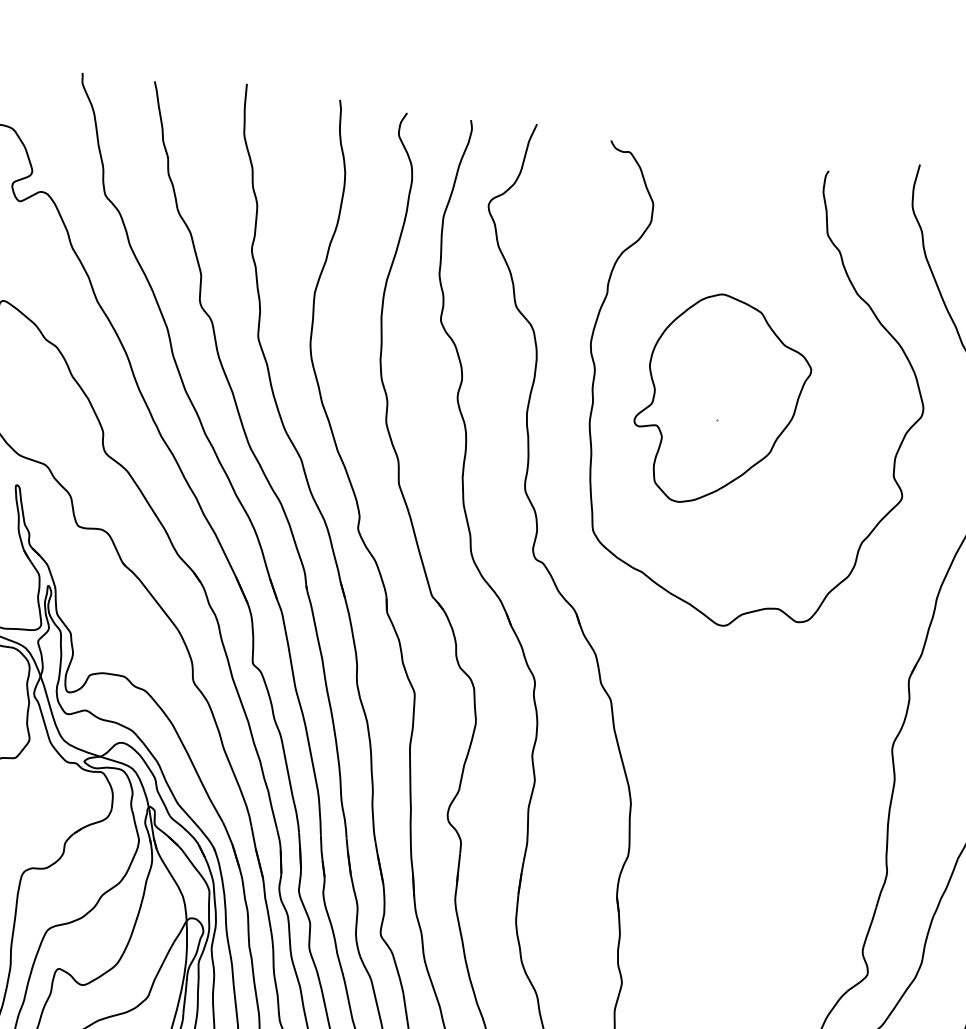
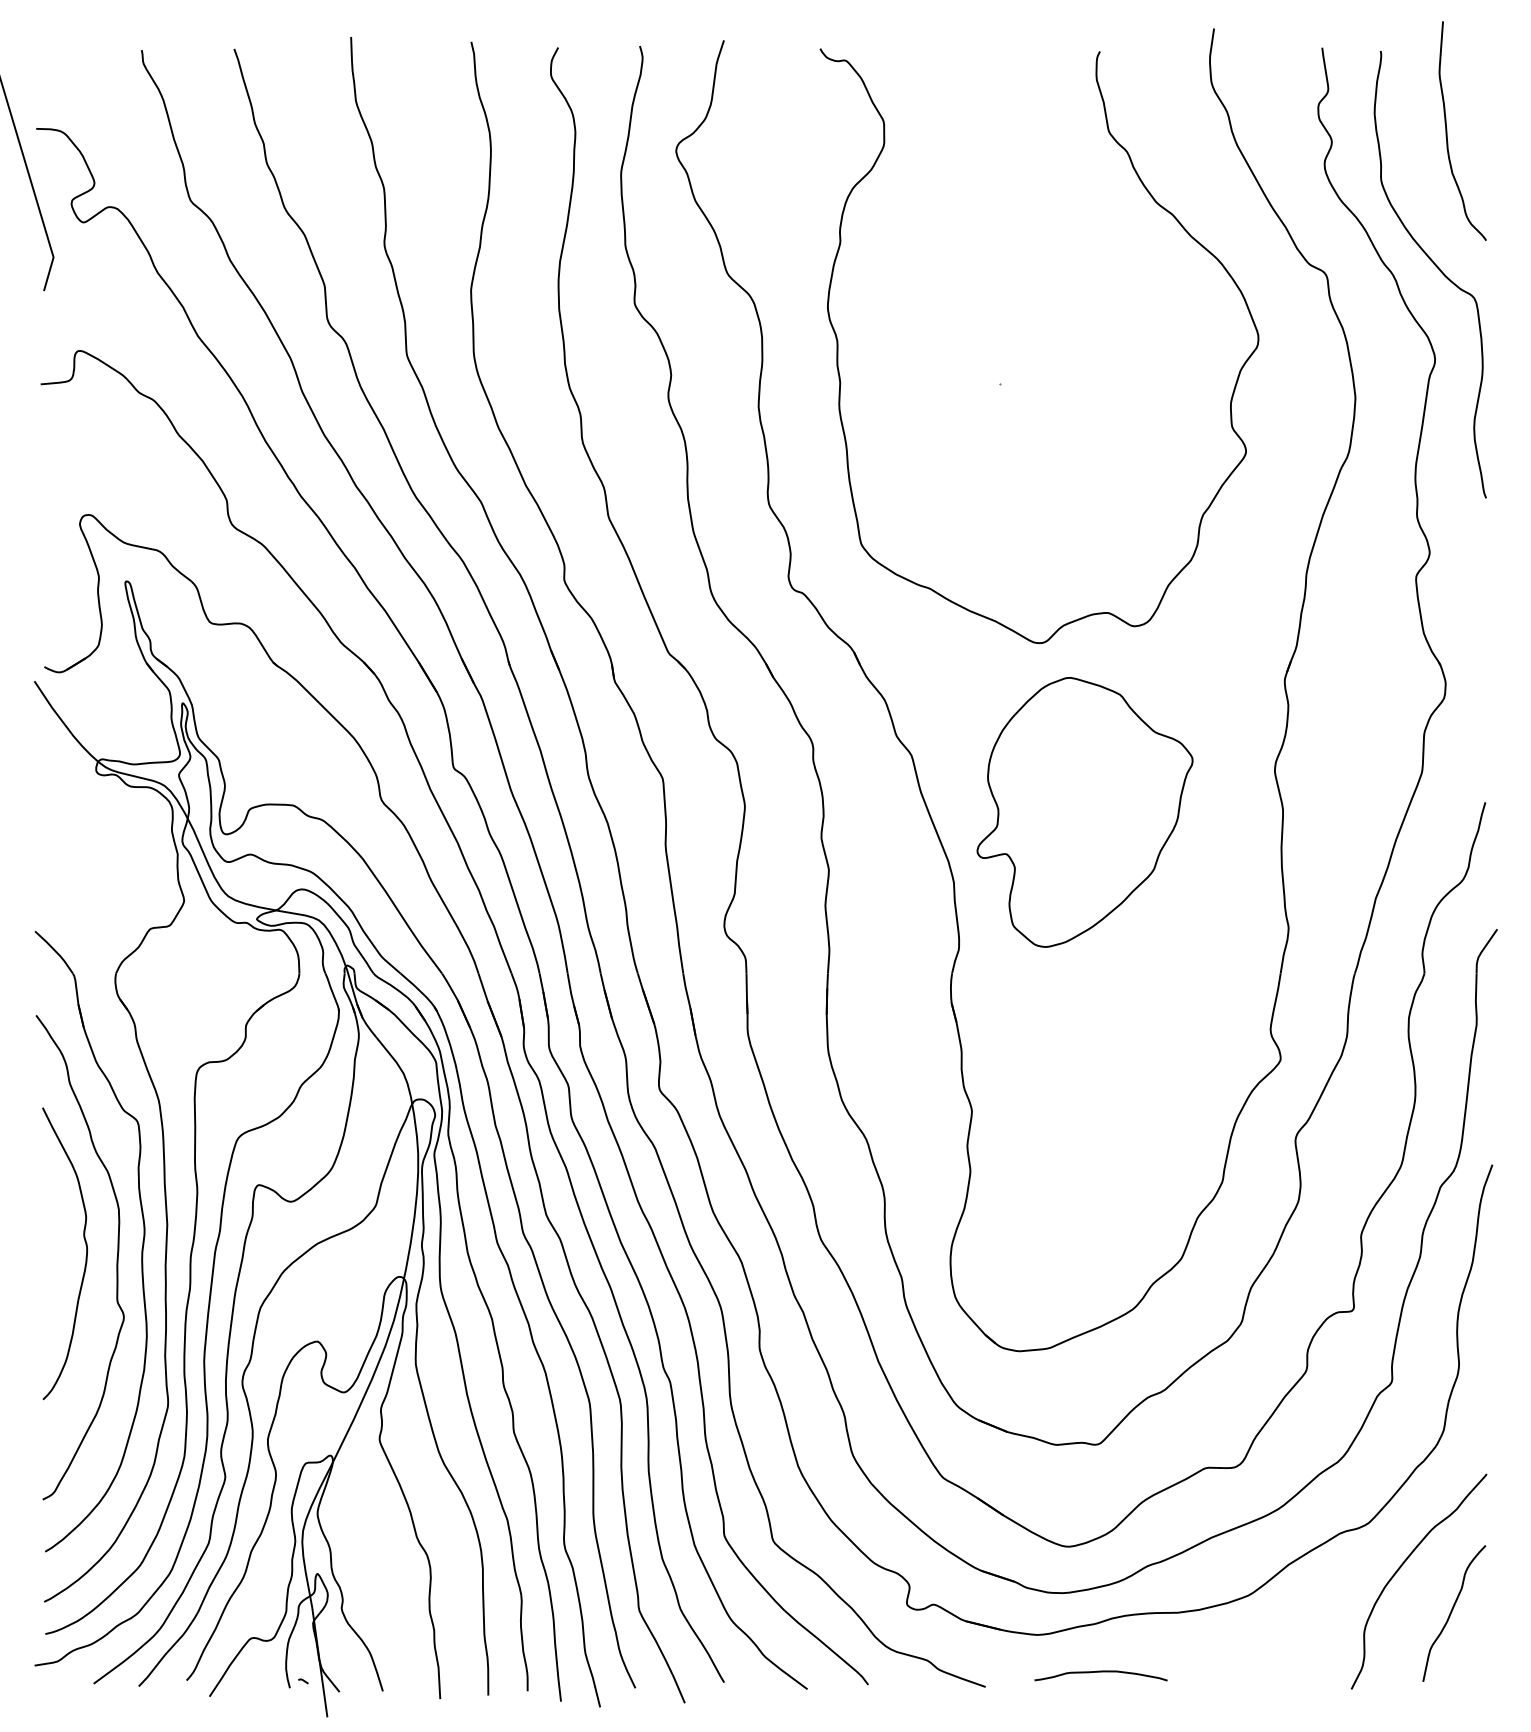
part: (721, 400) -> (1084, 812), moved

